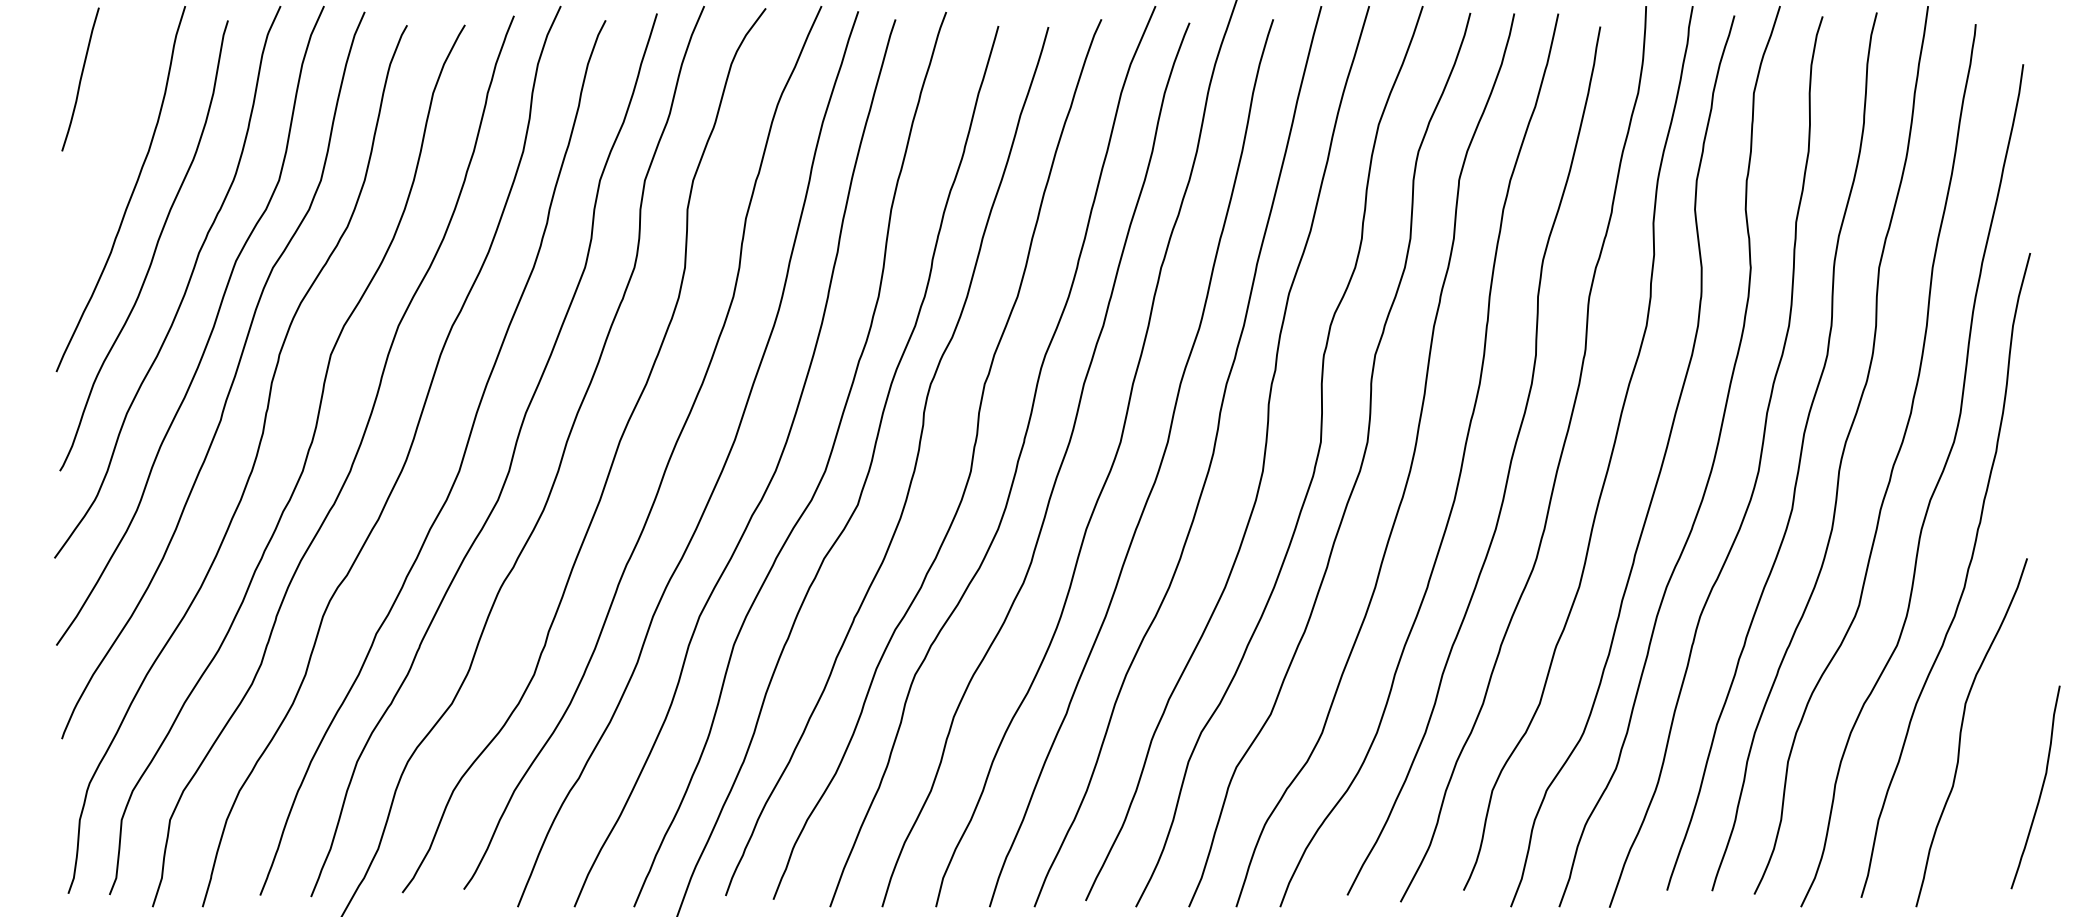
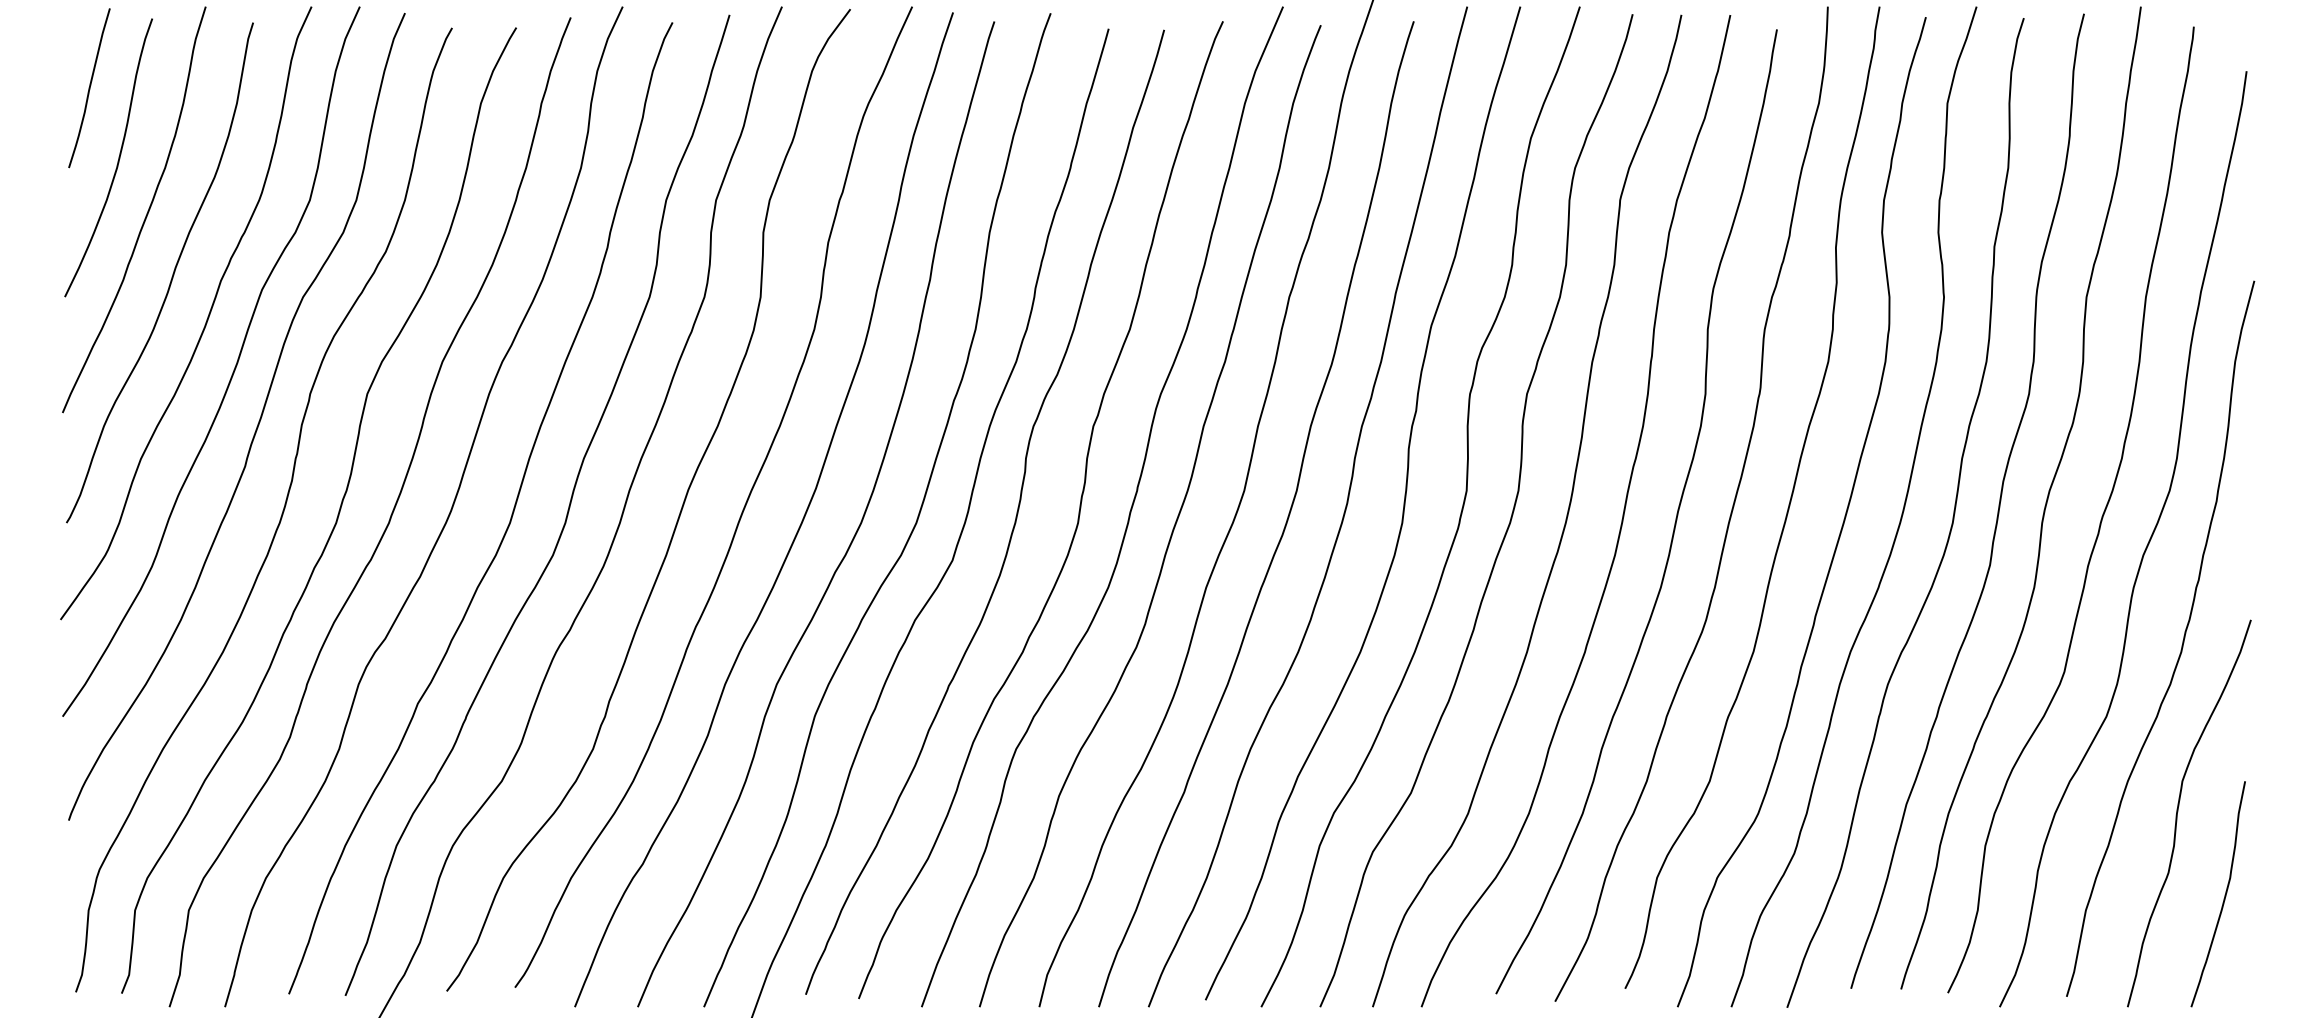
curve: (105, 144) -> (117, 160), added
curve: (2041, 787) -> (2224, 894), moved

